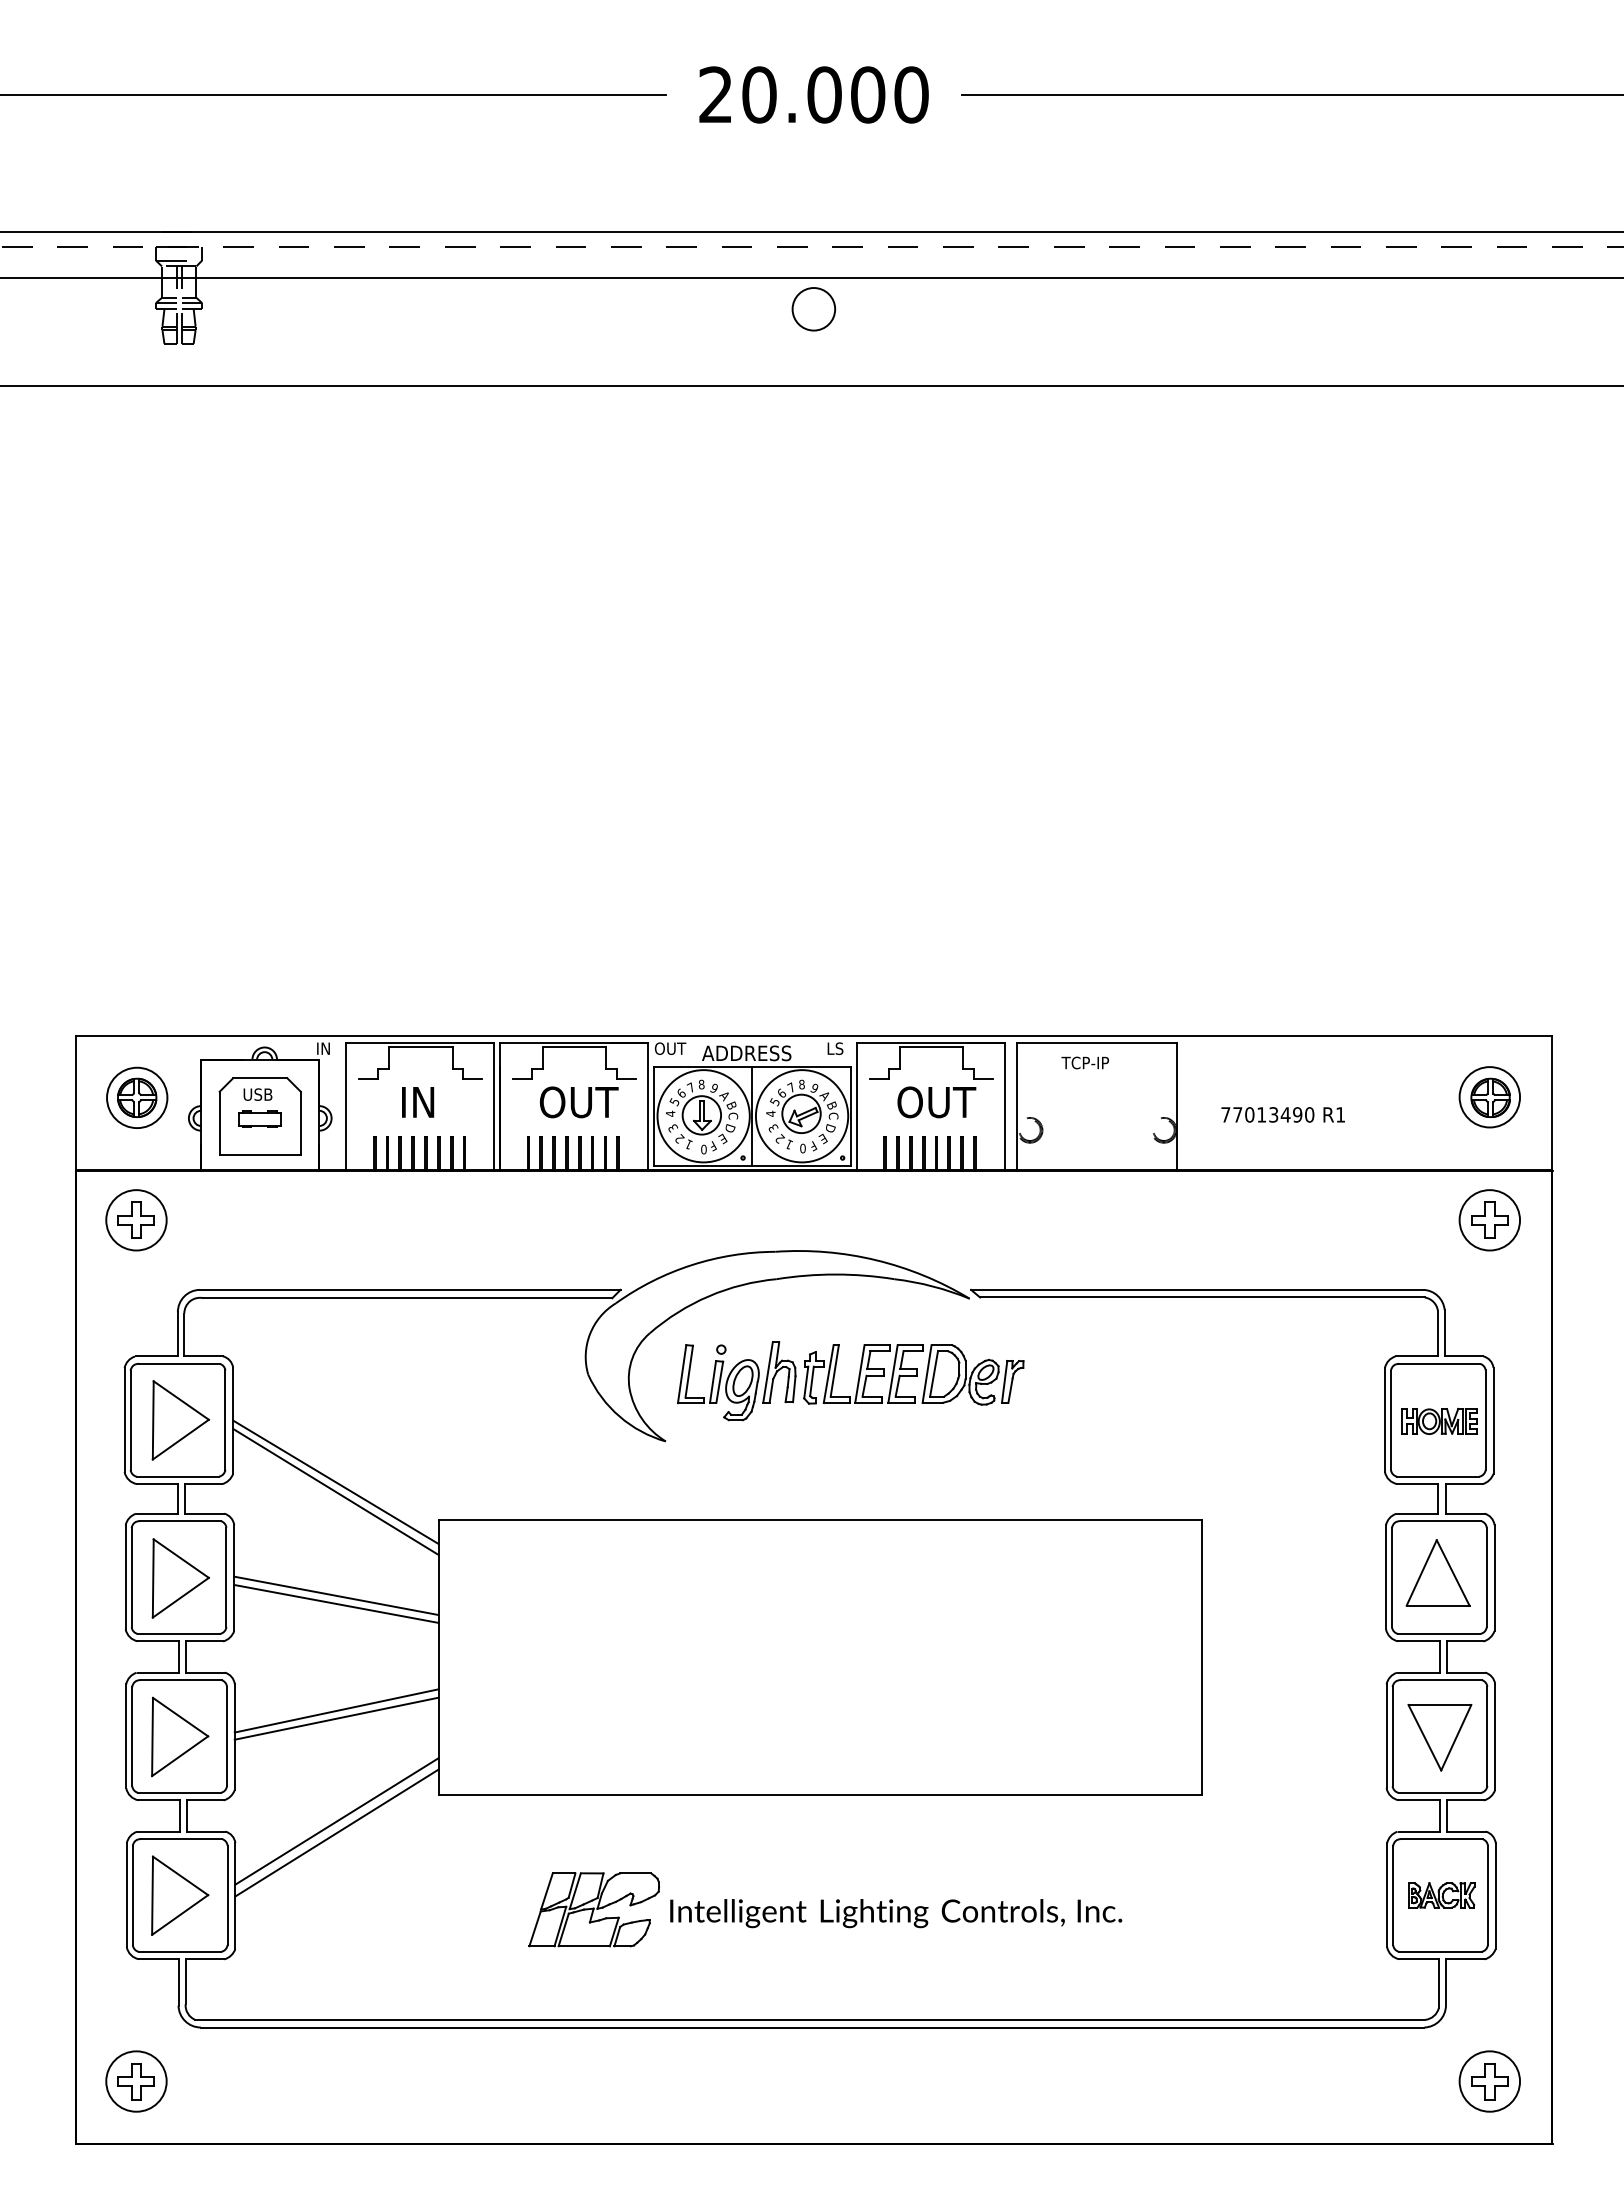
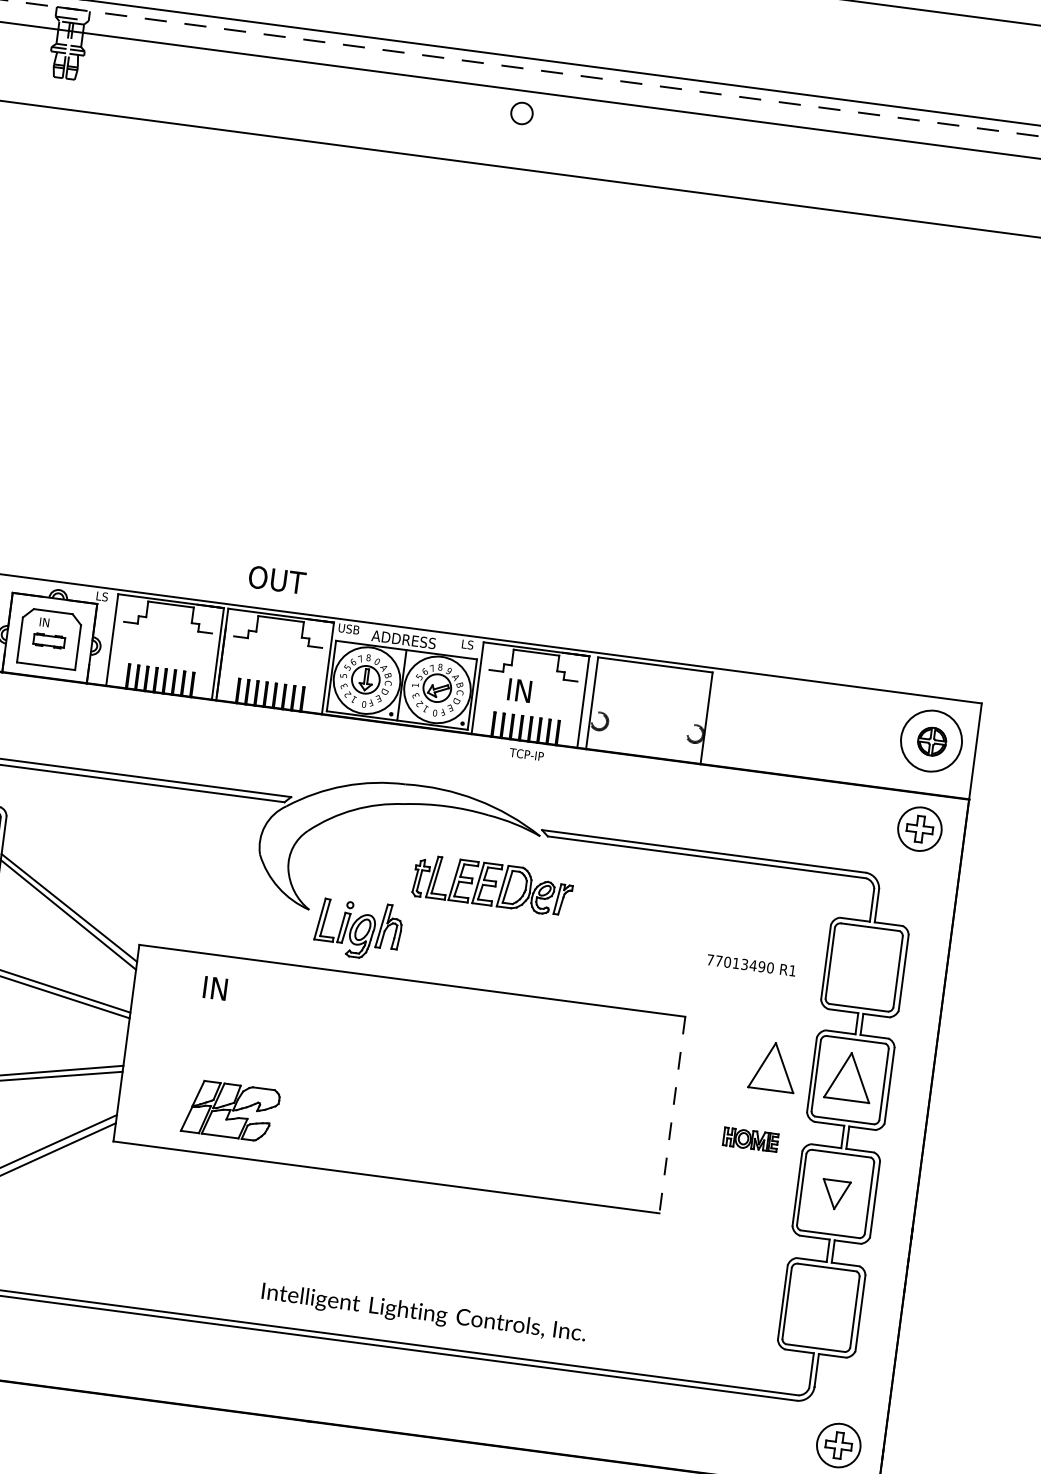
circle: (813, 309) -> (521, 113), size x0.7
text: (325, 1048) -> (102, 596), IN -> LS
text: (670, 1048) -> (349, 629), OUT -> USB
text: (1084, 1062) -> (526, 754), moved
text: (713, 1087) -> (376, 660), 9 -> 0
text: (257, 1094) -> (49, 623), USB -> IN
circle: (1489, 1097) -> (931, 741), size x1.4
text: (418, 1102) -> (215, 988), moved
text: (578, 1102) -> (276, 580), moved
text: (936, 1102) -> (534, 692), OUT -> IN
text: (670, 1113) -> (343, 675), 4 -> 5
text: (770, 1113) -> (415, 684), 4 -> 1
text: (1282, 1114) -> (751, 965), moved
part: (736, 1381) -> (358, 929), moved
part: (1439, 1421) -> (750, 1139), moved
part: (1331, 1572) -> (773, 1066), added
line: (1201, 1658) -> (672, 1115), solid -> dashed
part: (1439, 1737) -> (835, 1194), size x0.6
part: (1441, 1895) -> (821, 1307), removed
part: (593, 1909) -> (230, 1110), moved
text: (896, 1913) -> (424, 1313), moved

